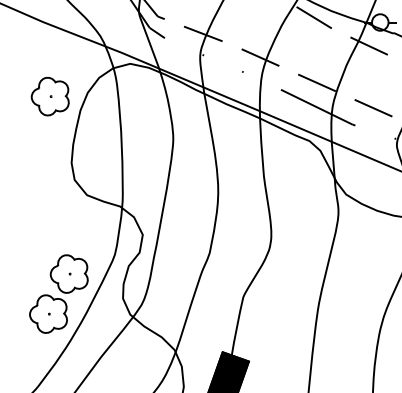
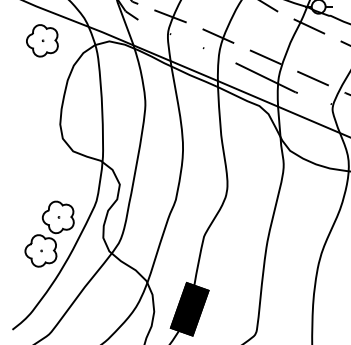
part: (50, 96) -> (42, 40), moved

